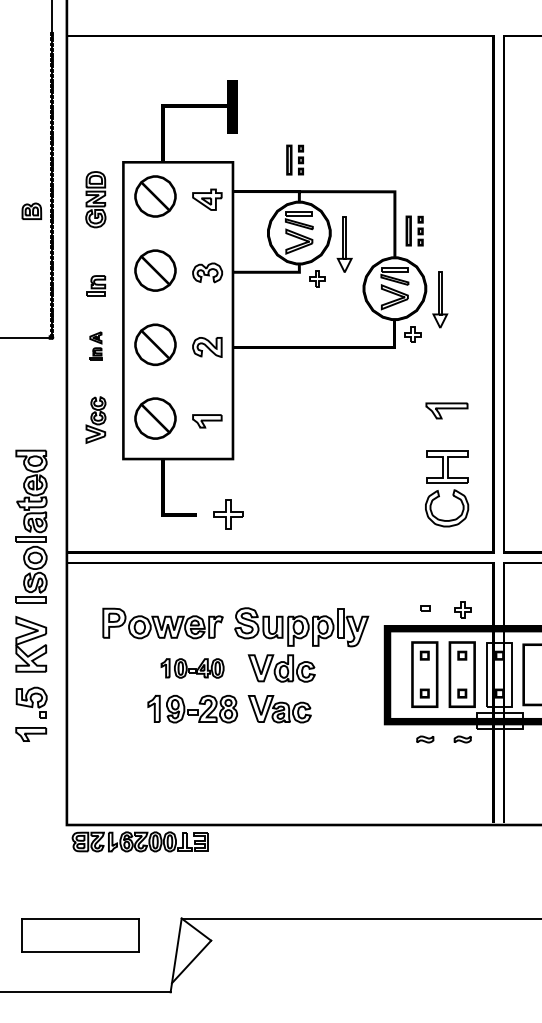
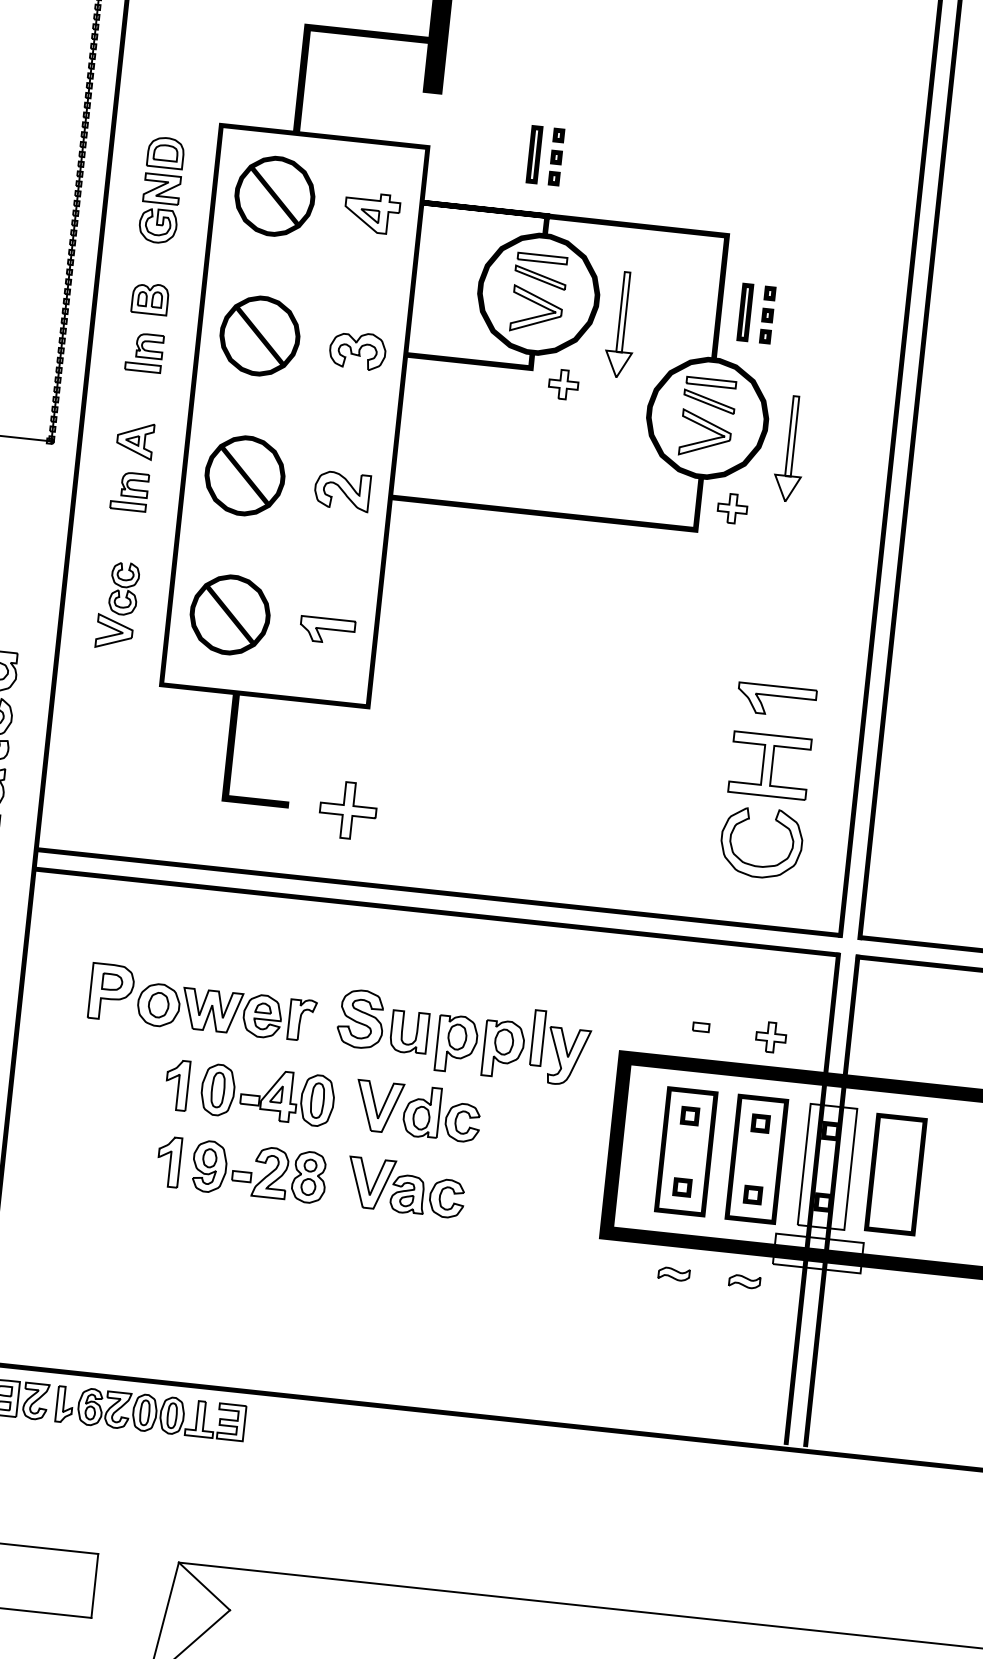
part: (31, 210) -> (149, 297), moved
part: (95, 345) -> (131, 465), size x1.67
part: (446, 410) -> (775, 699), moved
part: (192, 668) -> (249, 1093), size x1.43

